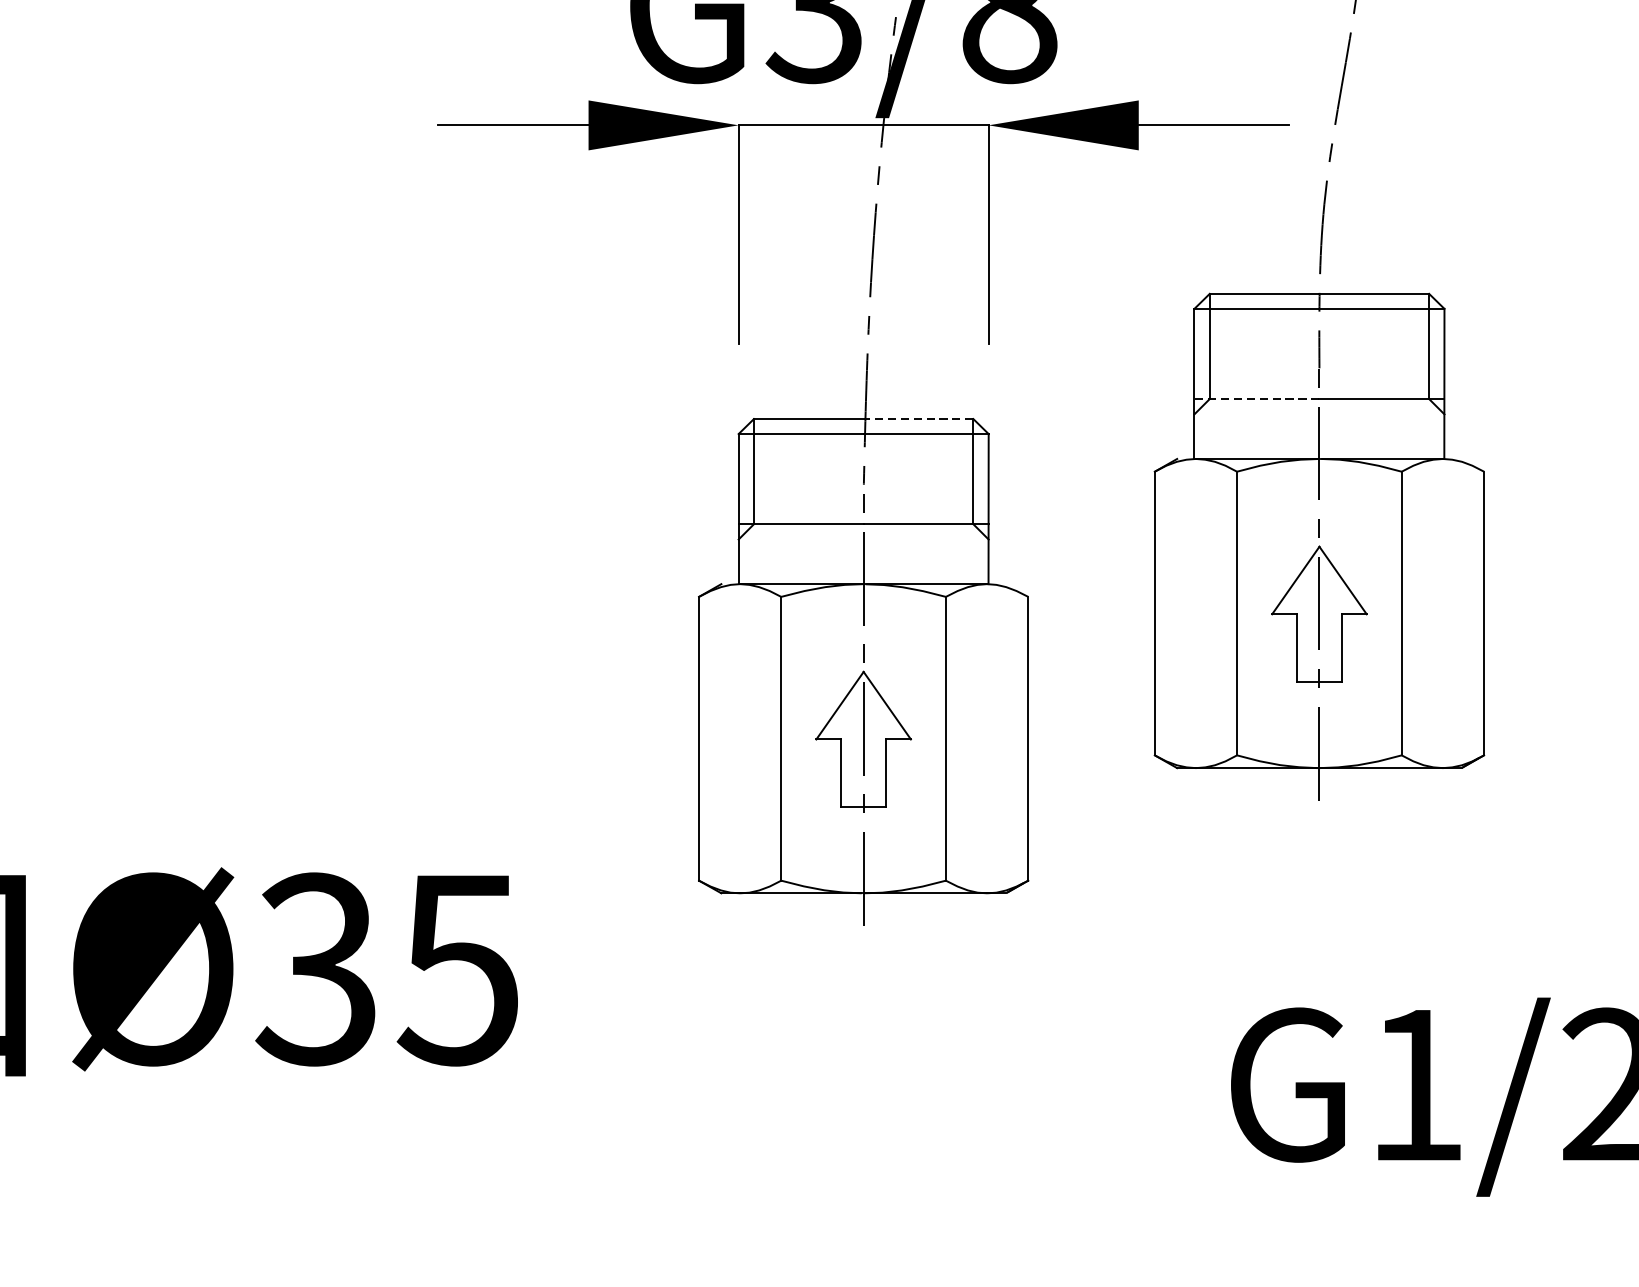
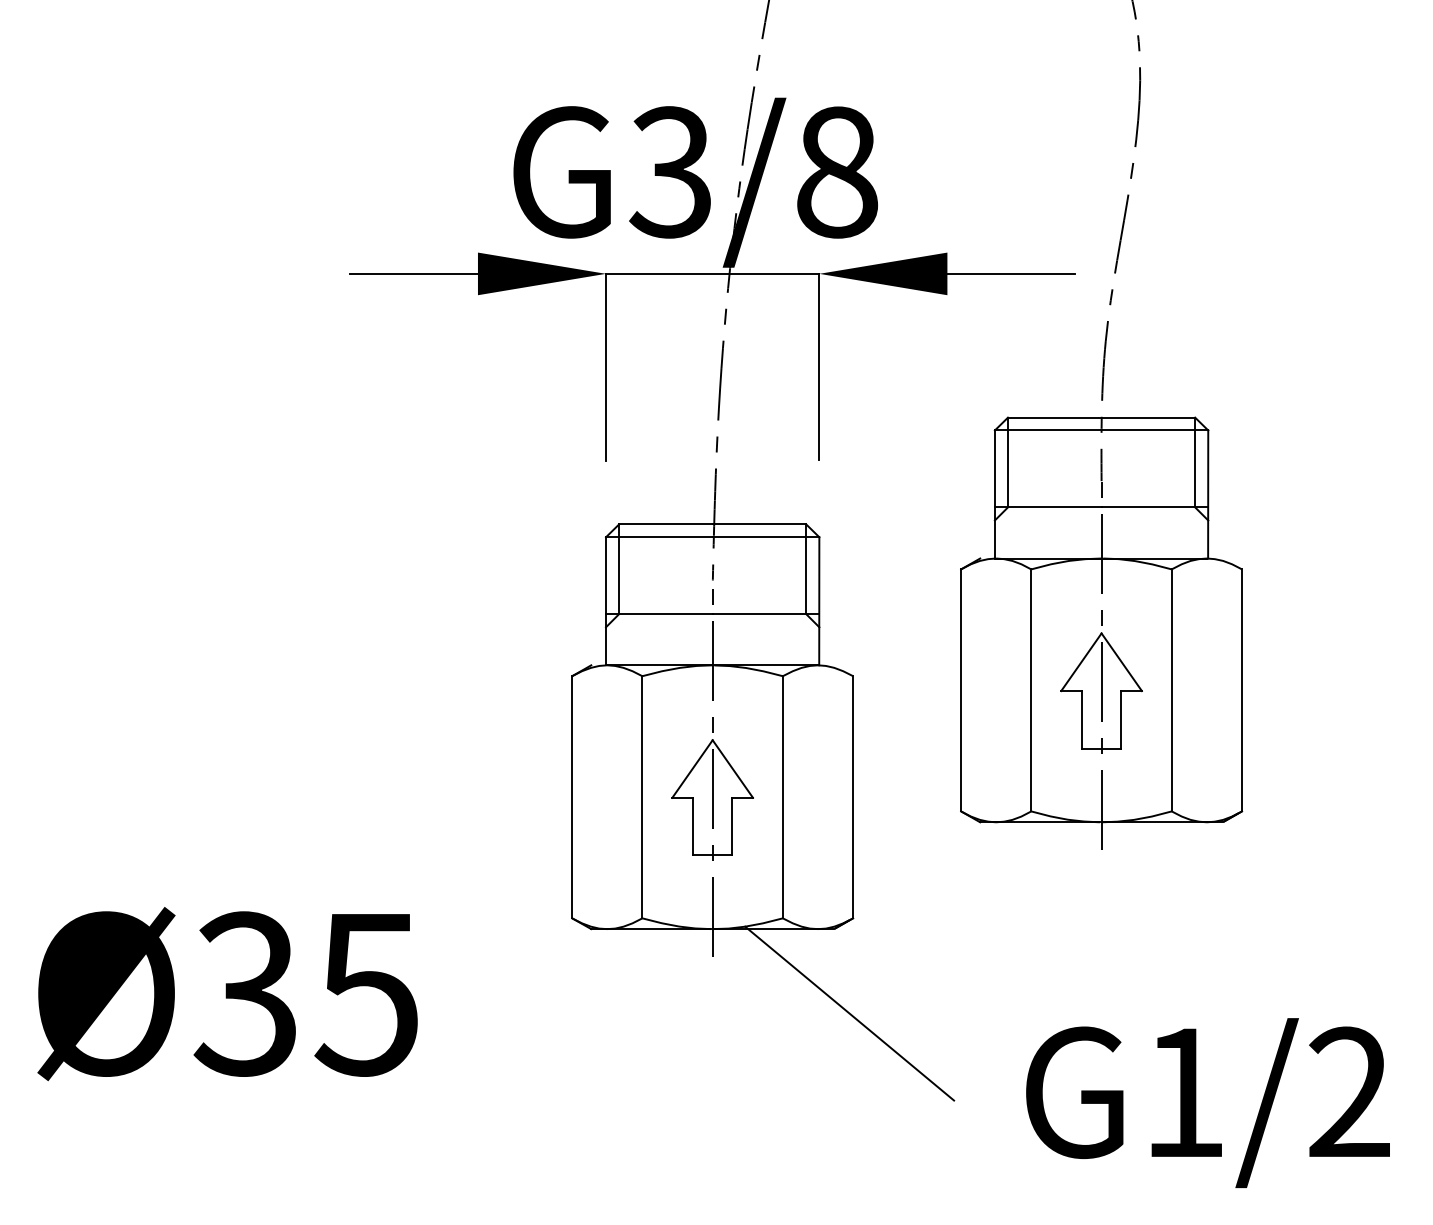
line: (1256, 399) -> (1047, 507), dashed -> solid
line: (918, 419) -> (759, 524), dashed -> solid
line: (1024, 992) -> (849, 1013), added

